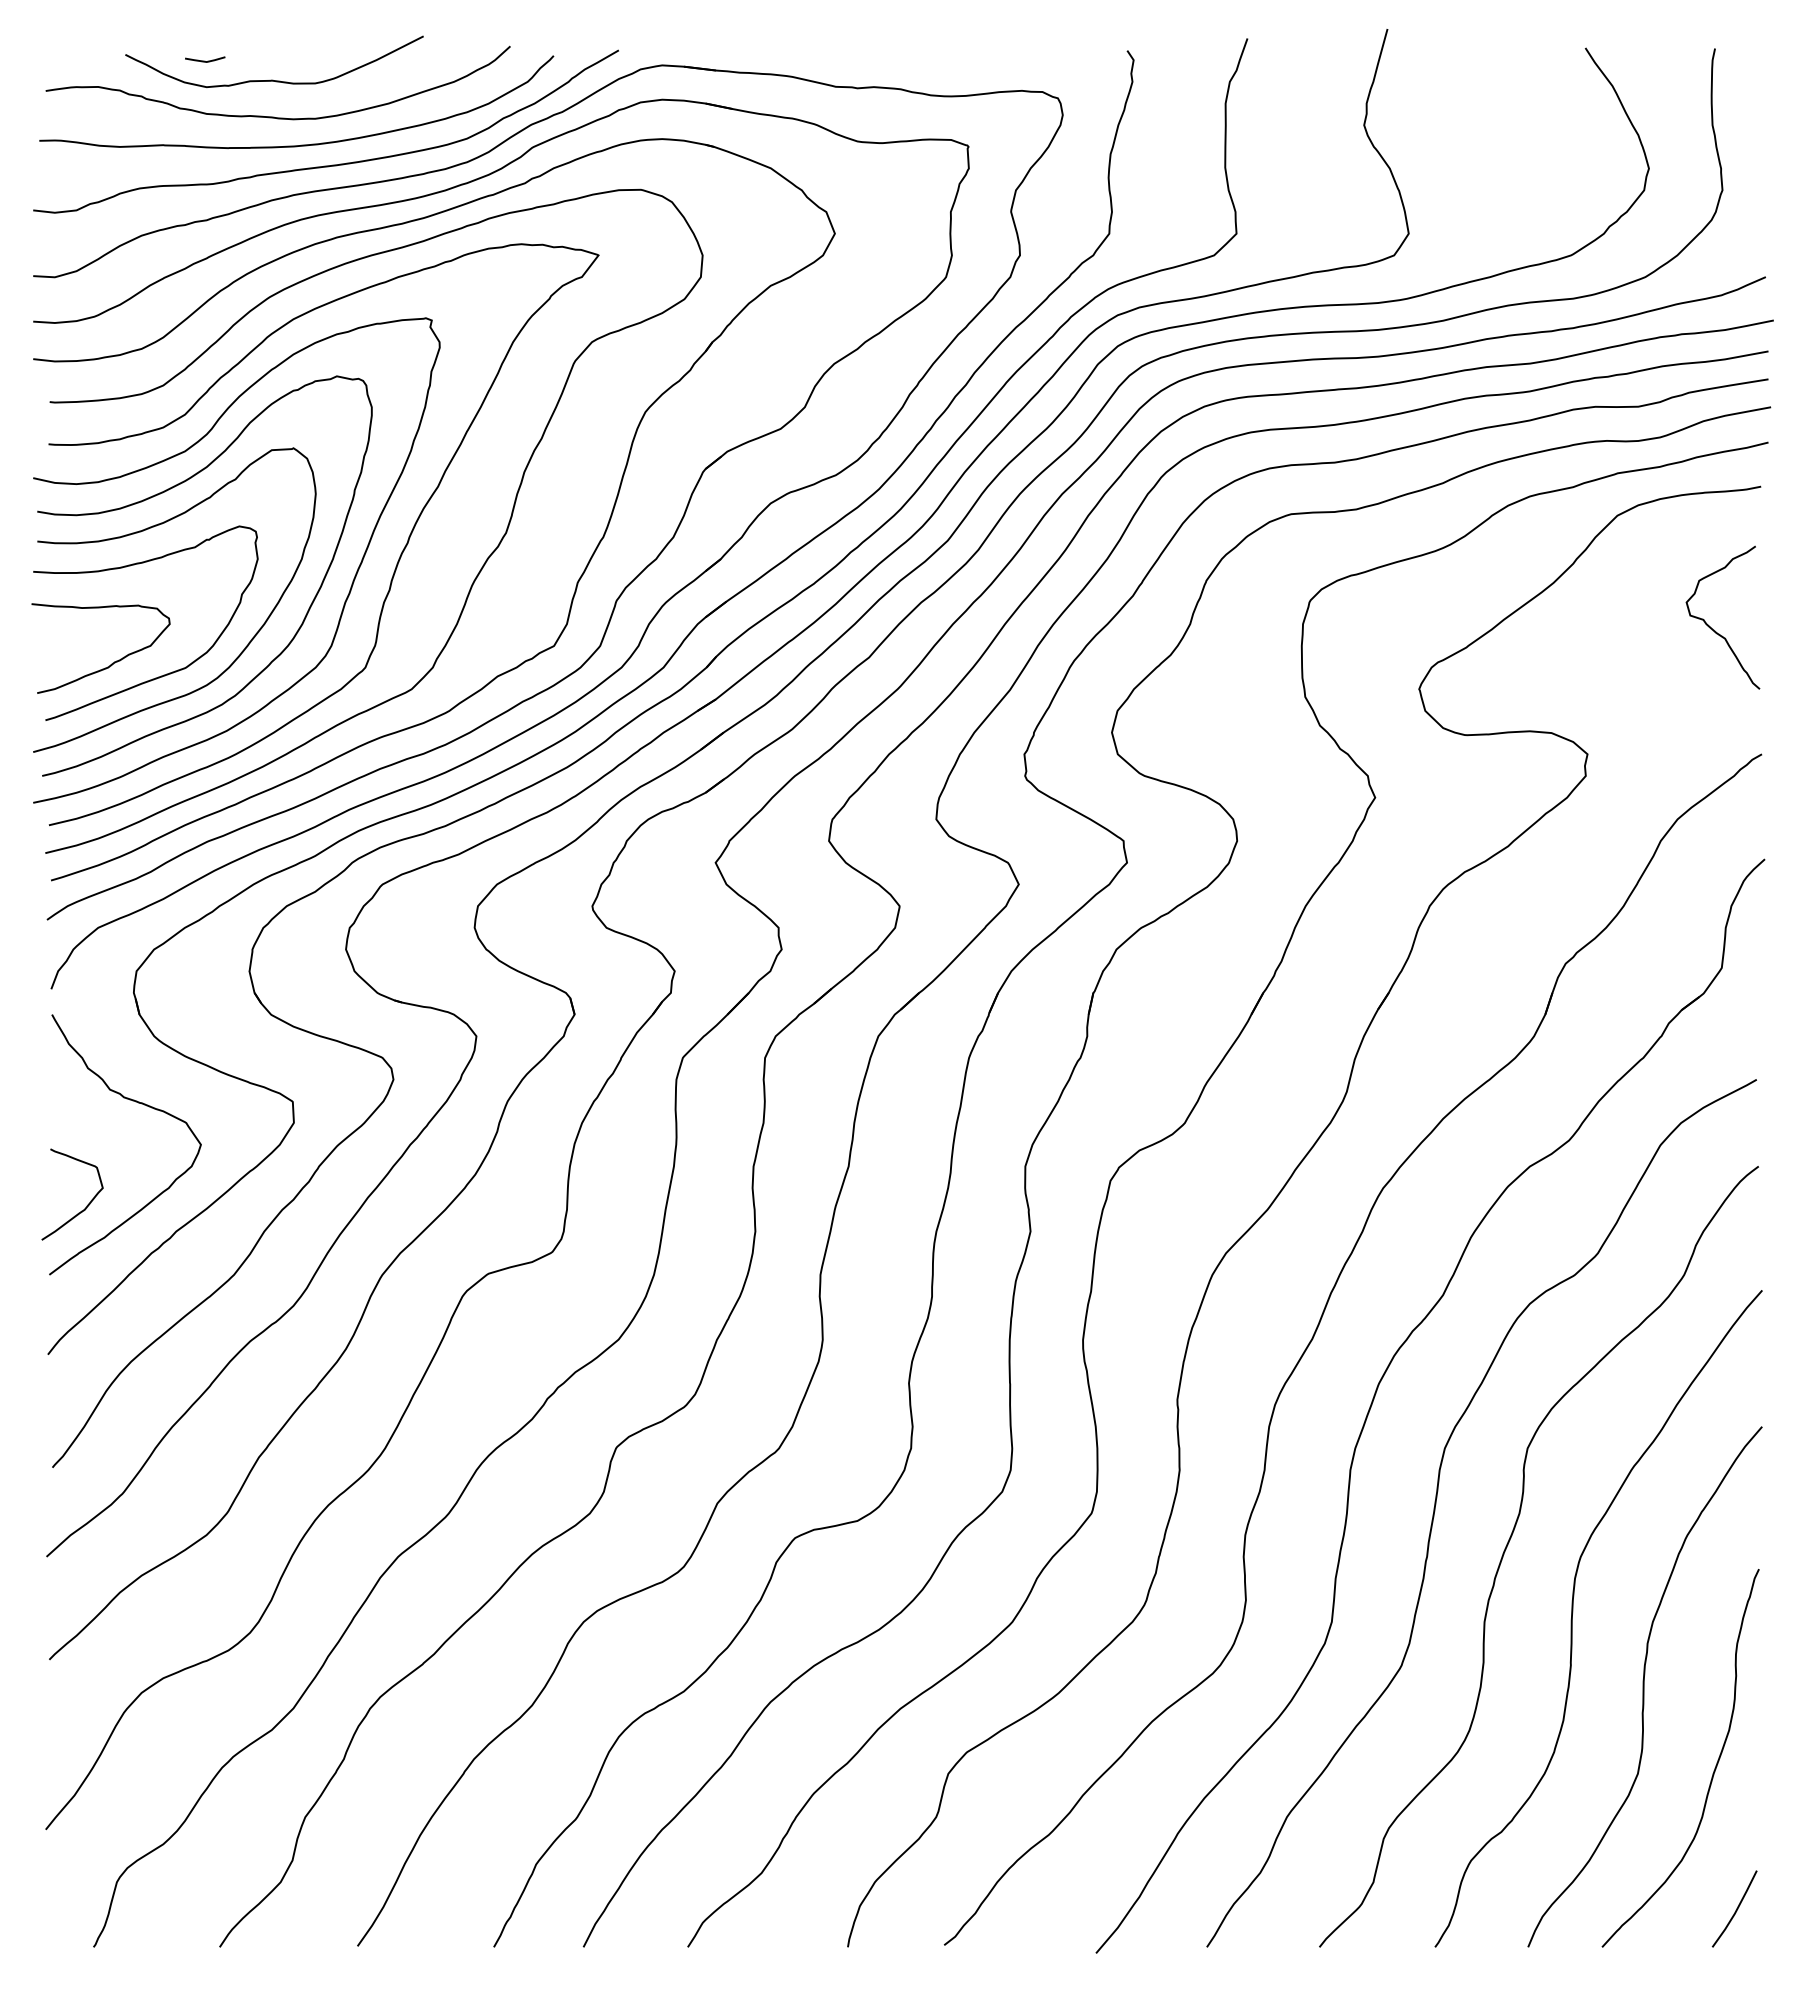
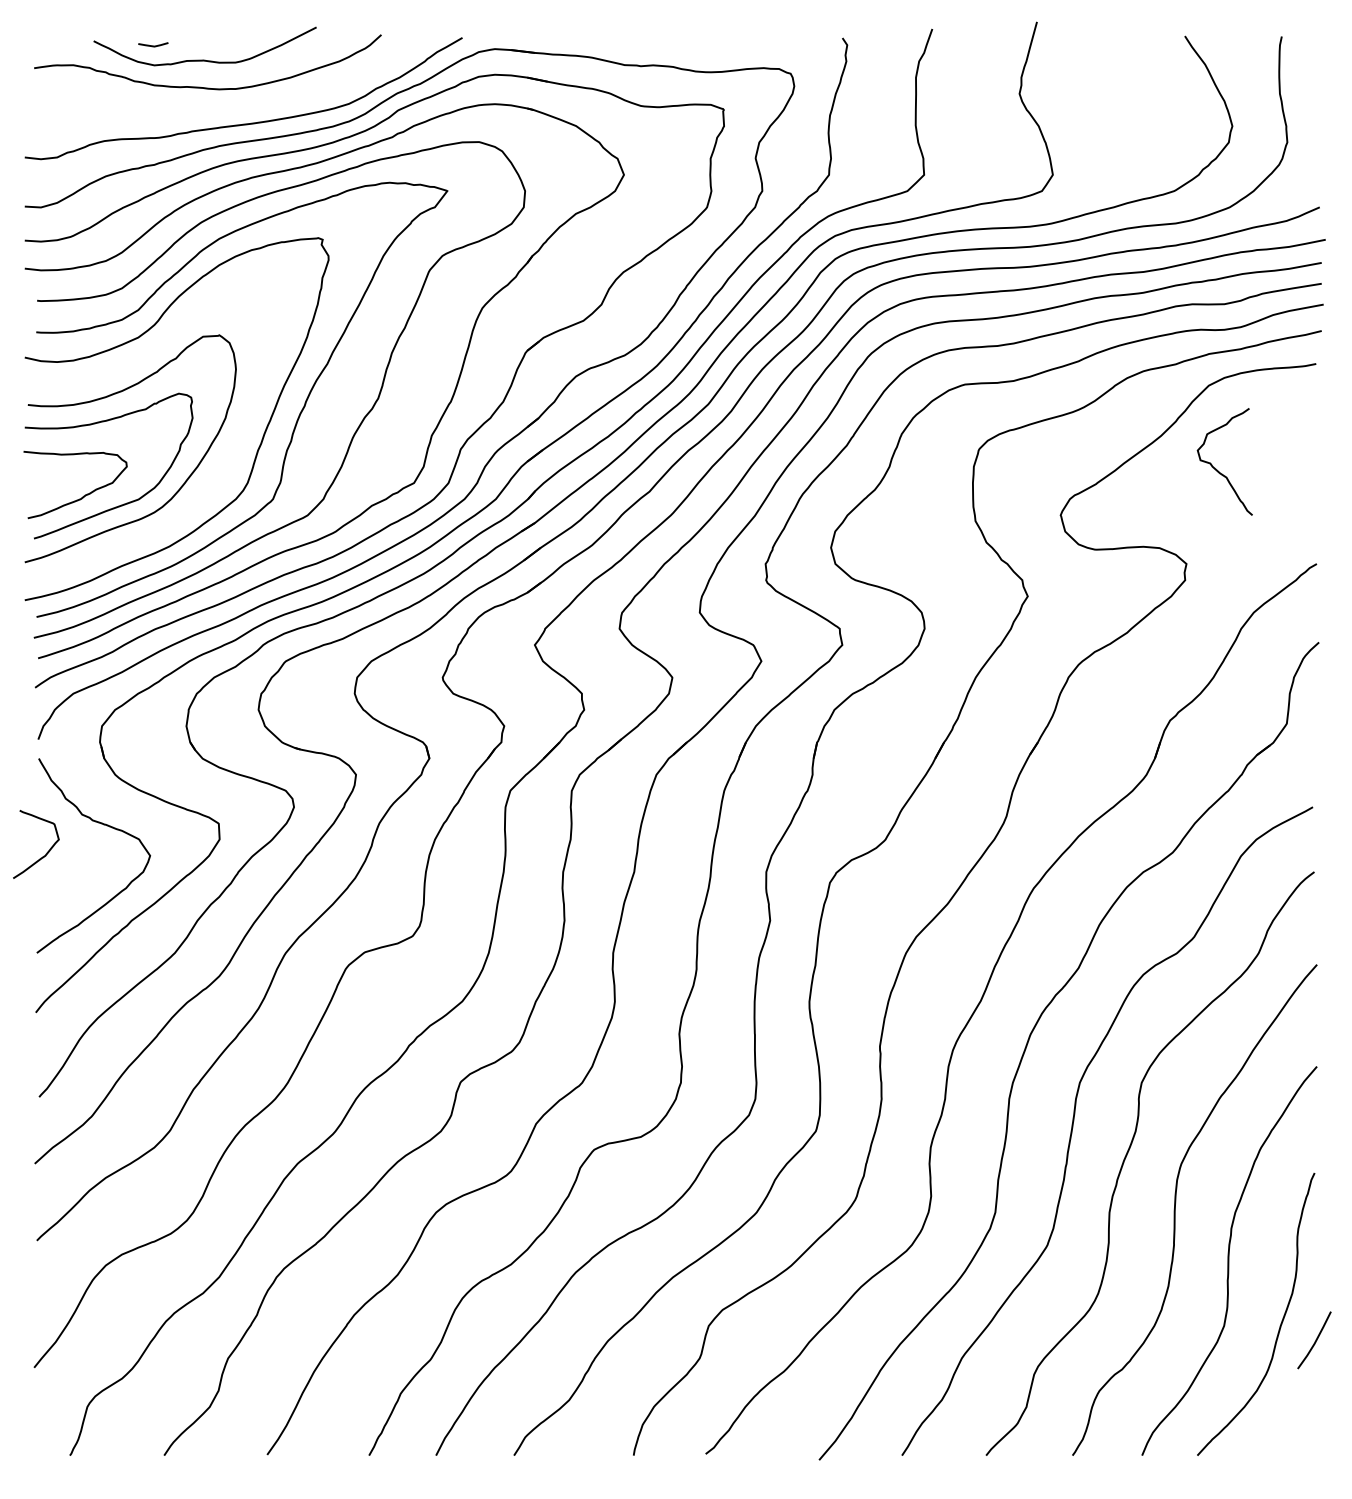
curve: (301, 144) -> (225, 108), removed
curve: (162, 493) -> (121, 369), removed
curve: (1715, 630) -> (1219, 471), moved
curve: (86, 1205) -> (46, 852), moved
line: (1736, 1908) -> (1315, 1339), moved

